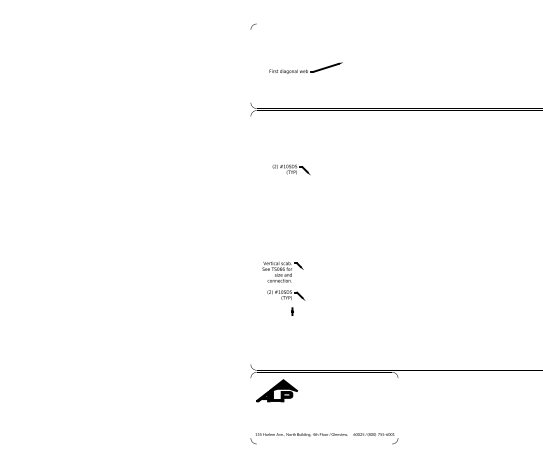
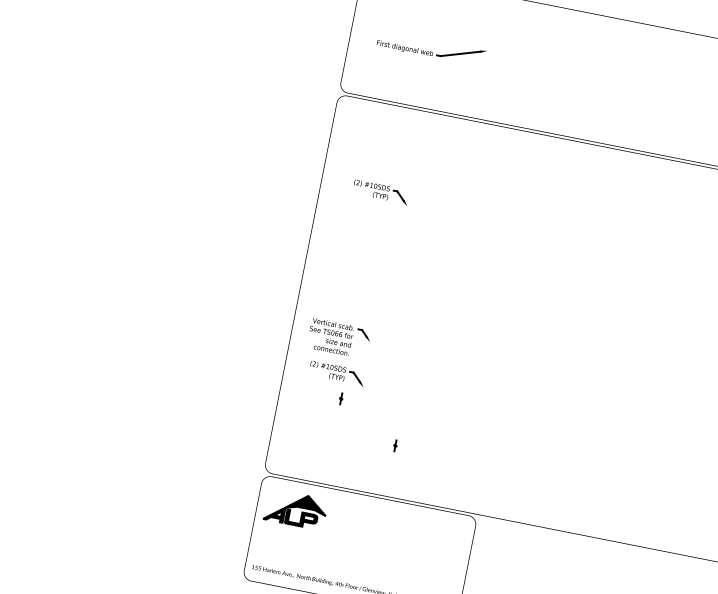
curve: (334, 335) -> (395, 445), added

